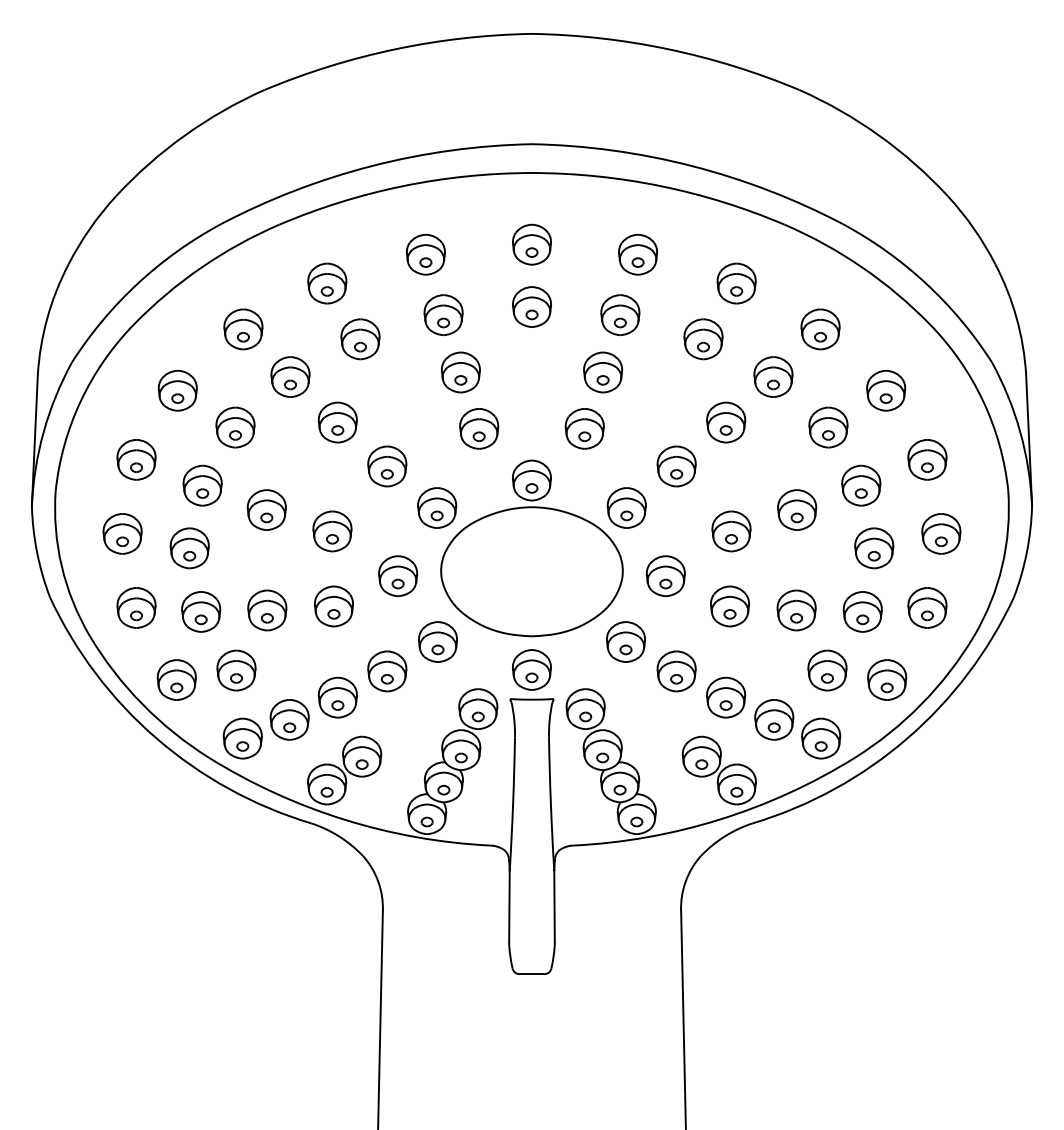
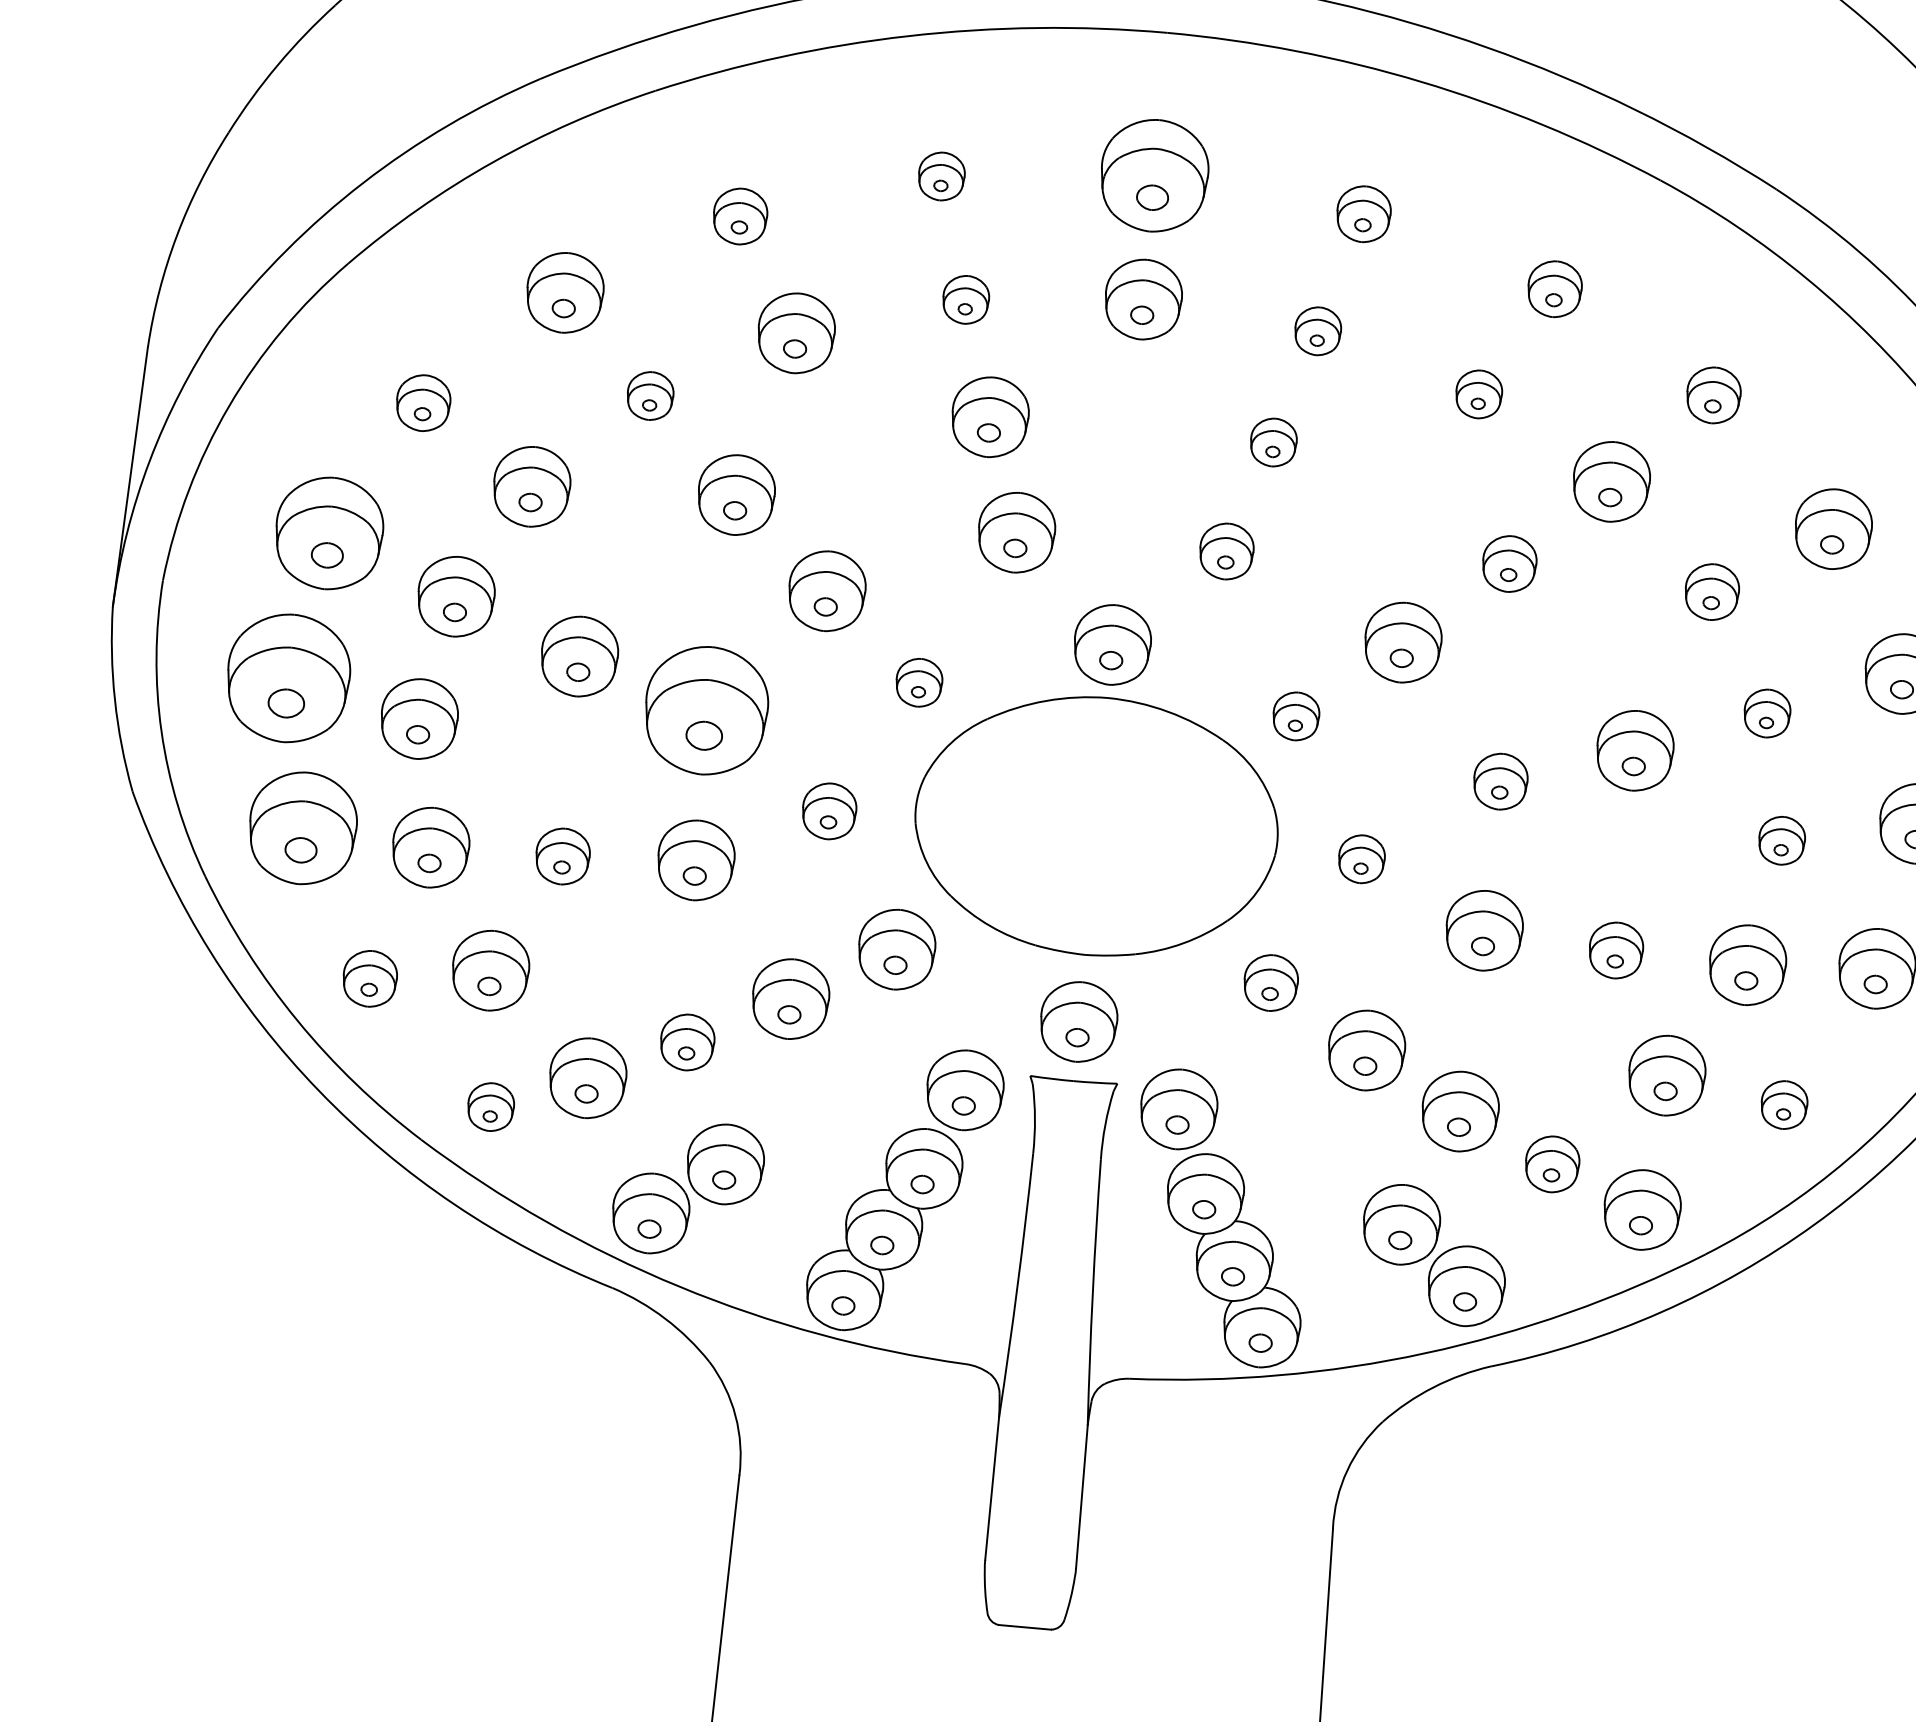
part: (531, 244) -> (1153, 175), size x1.4
part: (425, 254) -> (940, 176), size x0.6
part: (637, 254) -> (1362, 213), size x0.7
part: (327, 283) -> (740, 216), size x0.7
part: (736, 283) -> (1554, 289), size x0.7
part: (443, 314) -> (966, 298), size x0.6
part: (620, 314) -> (1318, 330), size x0.6
part: (820, 329) -> (1713, 395), size x0.7
part: (703, 339) -> (1479, 394), size x0.6
part: (603, 372) -> (1274, 442), size x0.6
part: (290, 376) -> (650, 394), size x0.6
part: (177, 390) -> (423, 402), size x0.7
part: (726, 422) -> (1510, 563), size x0.7
part: (828, 427) -> (1712, 592), size x0.7
part: (584, 428) -> (1226, 550), size x0.7
part: (136, 459) -> (329, 532), size x1.4
part: (861, 485) -> (1767, 713), size x0.6
part: (437, 507) -> (919, 681), size x0.6
part: (626, 507) -> (1295, 715), size x0.6
part: (332, 531) -> (706, 710), size x1.6
part: (731, 531) -> (1500, 781), size x0.7
part: (122, 533) -> (288, 677), size x1.6
part: (874, 548) -> (1782, 841), size x0.6
part: (398, 575) -> (830, 810), size x0.7
part: (665, 576) -> (1361, 859), size x0.6
part: (136, 607) -> (302, 827), size x1.4
part: (267, 610) -> (563, 856), size x0.7
part: (796, 610) -> (1616, 950), size x0.7
part: (625, 641) -> (1270, 981), size x0.7
part: (176, 679) -> (369, 977), size x0.7
part: (887, 679) -> (1784, 1104), size x0.6
part: (337, 697) -> (687, 1042), size x0.7
part: (774, 719) -> (1552, 1163), size x0.7
part: (242, 738) -> (490, 1106), size x0.6

